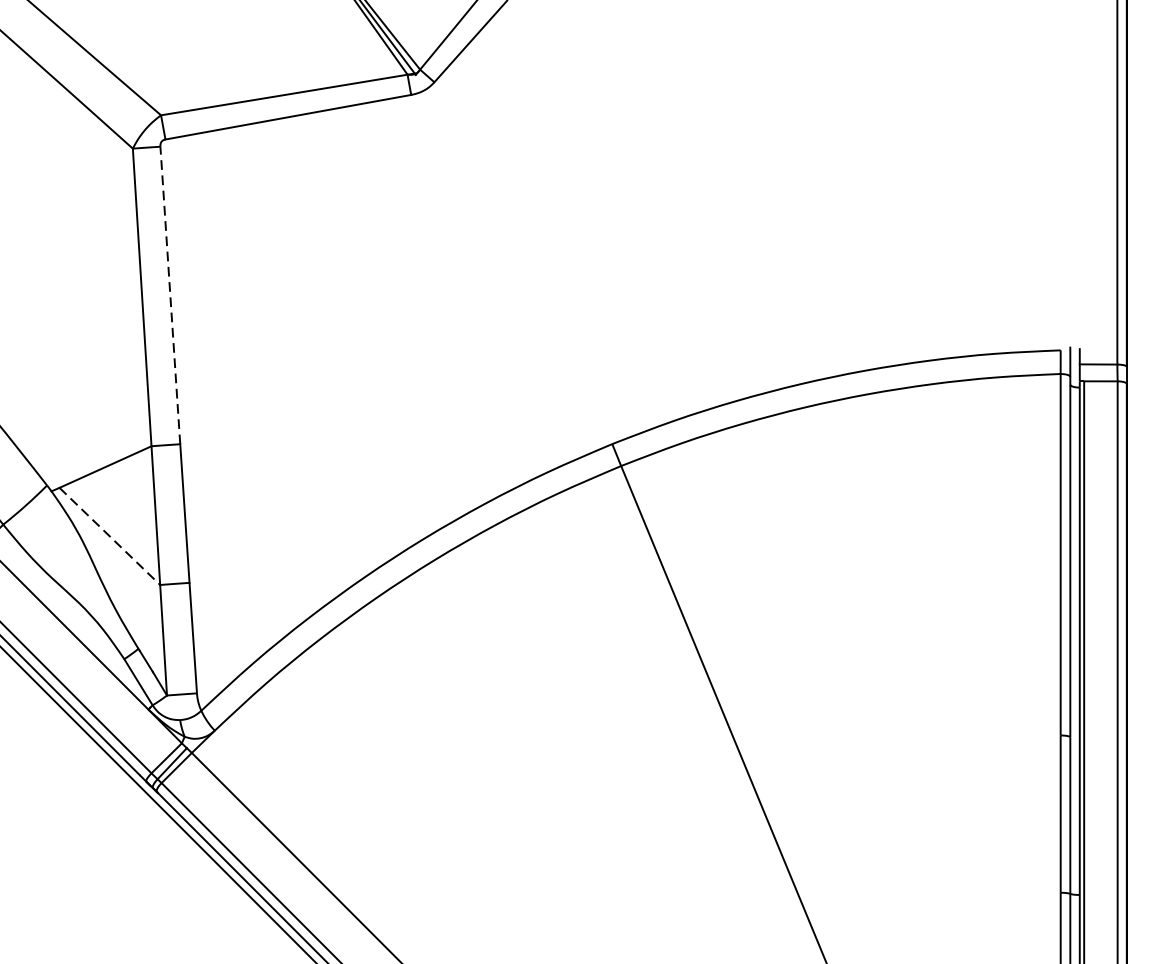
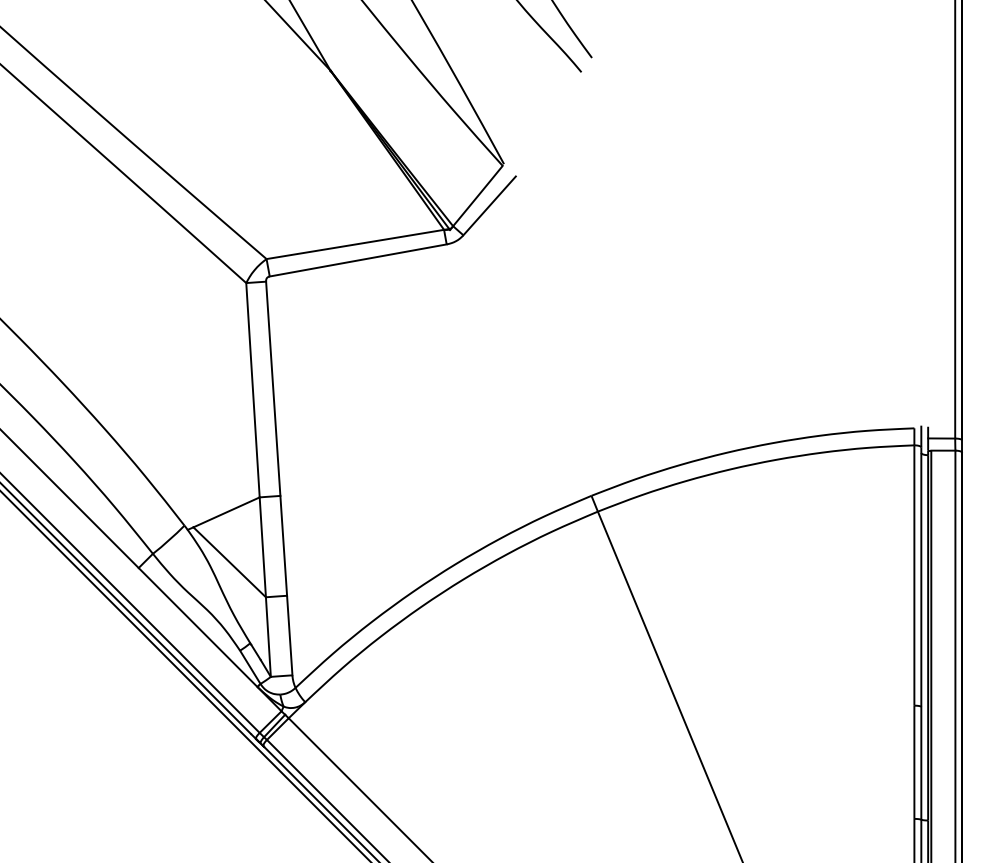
line: (170, 295) -> (273, 388), dashed -> solid
line: (110, 536) -> (230, 562), dashed -> solid

